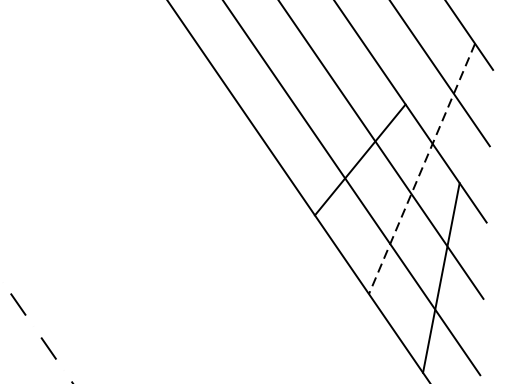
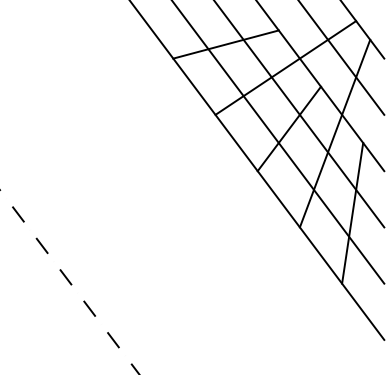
line: (278, 41) -> (225, 44), added
line: (358, 76) -> (285, 67), added
line: (421, 170) -> (334, 134), dashed -> solid

